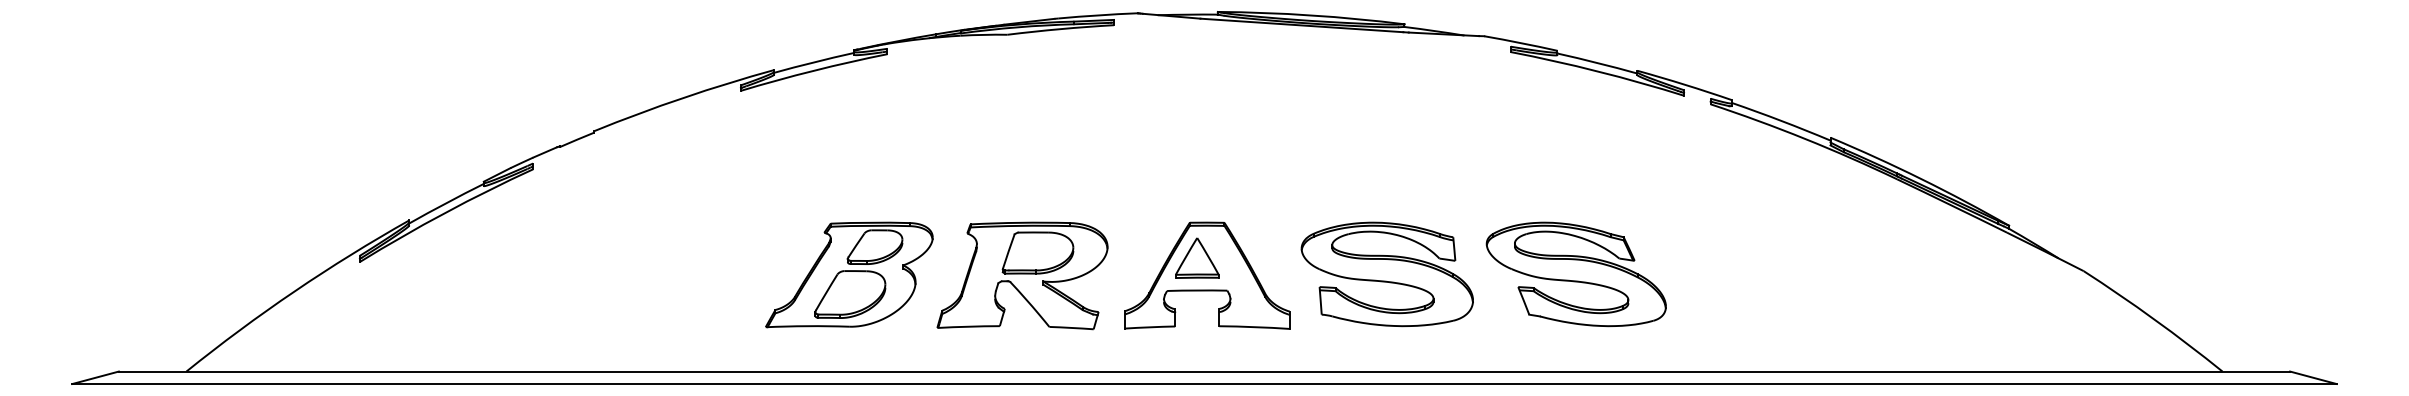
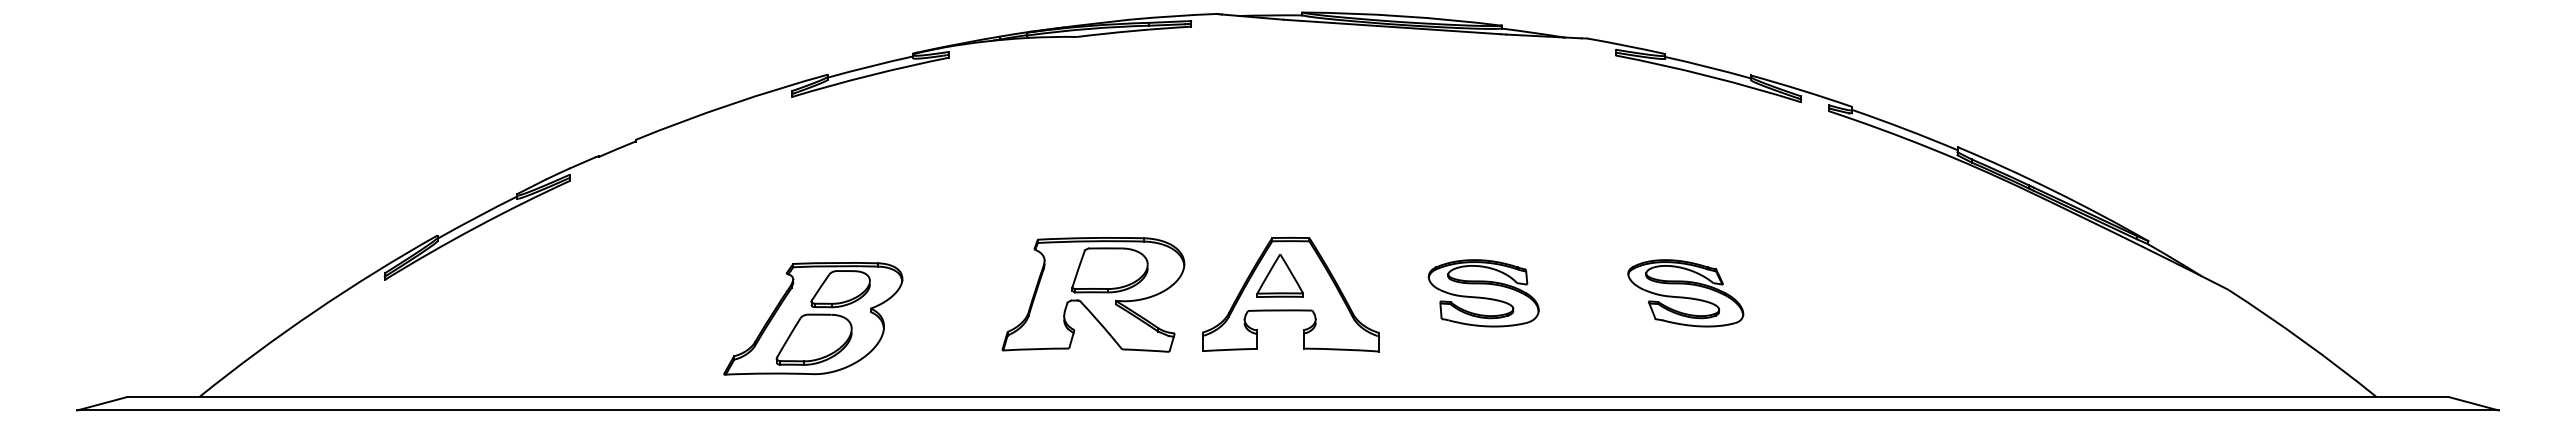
part: (849, 274) -> (813, 318), moved
part: (1387, 274) -> (1483, 293), size x0.6
part: (1576, 274) -> (1685, 293), size x0.6

